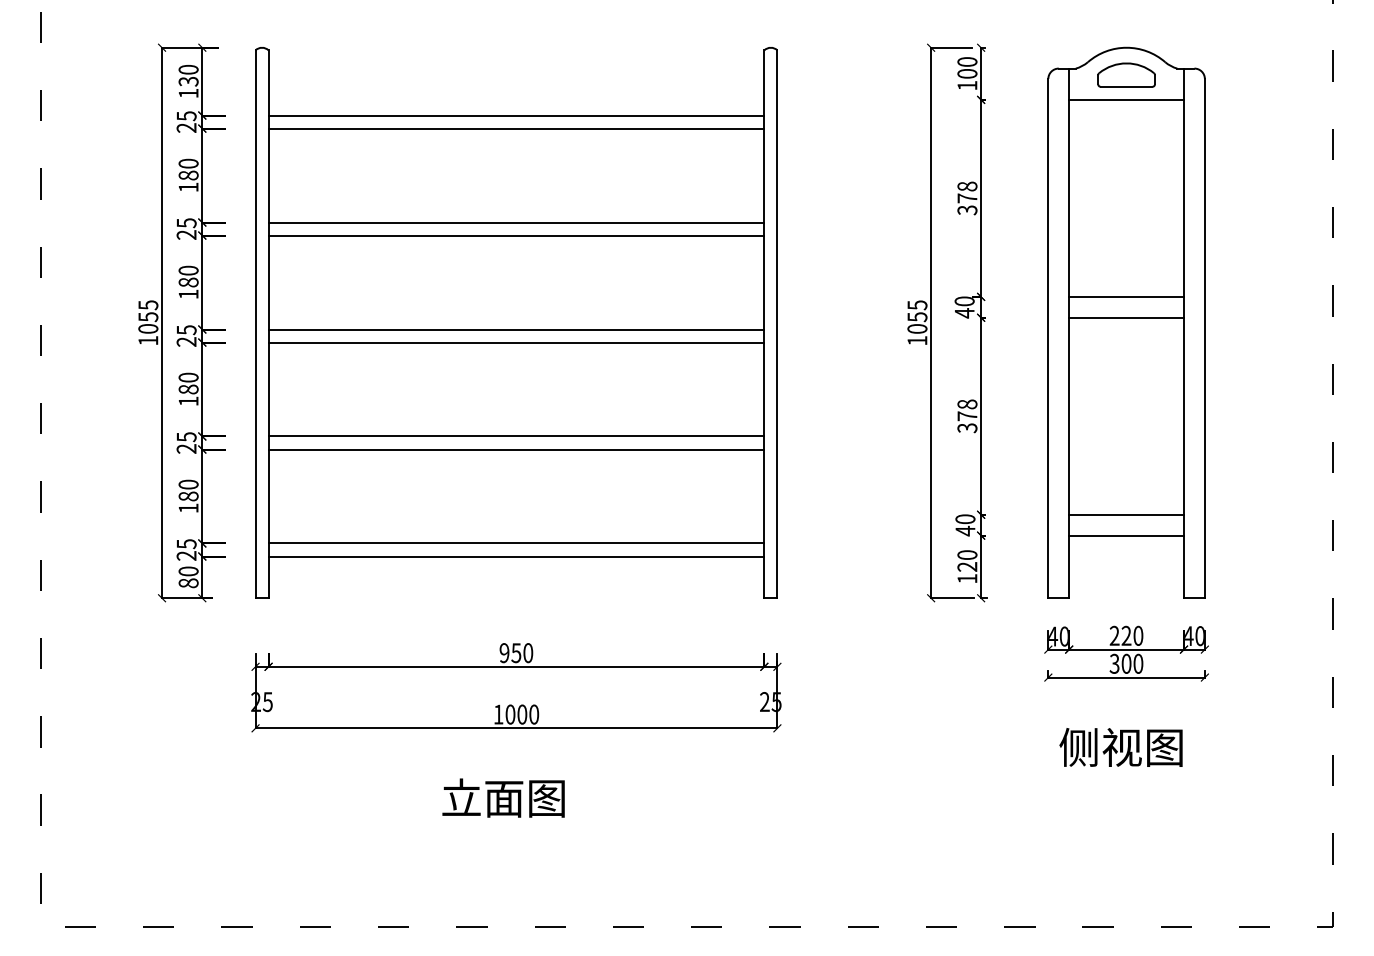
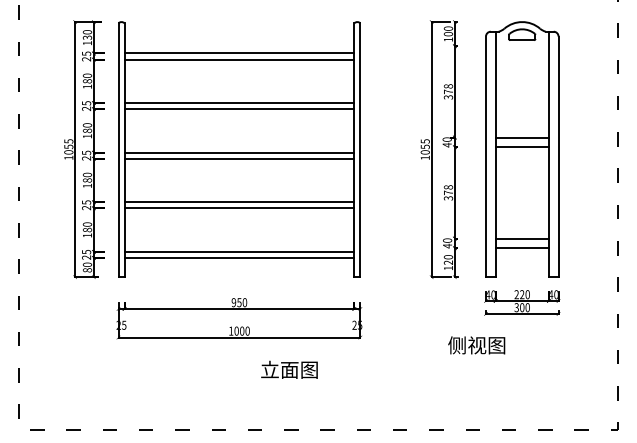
line: (1124, 100) -> (521, 46), removed
text: (1120, 747) -> (476, 345), moved
text: (503, 797) -> (289, 369), moved

